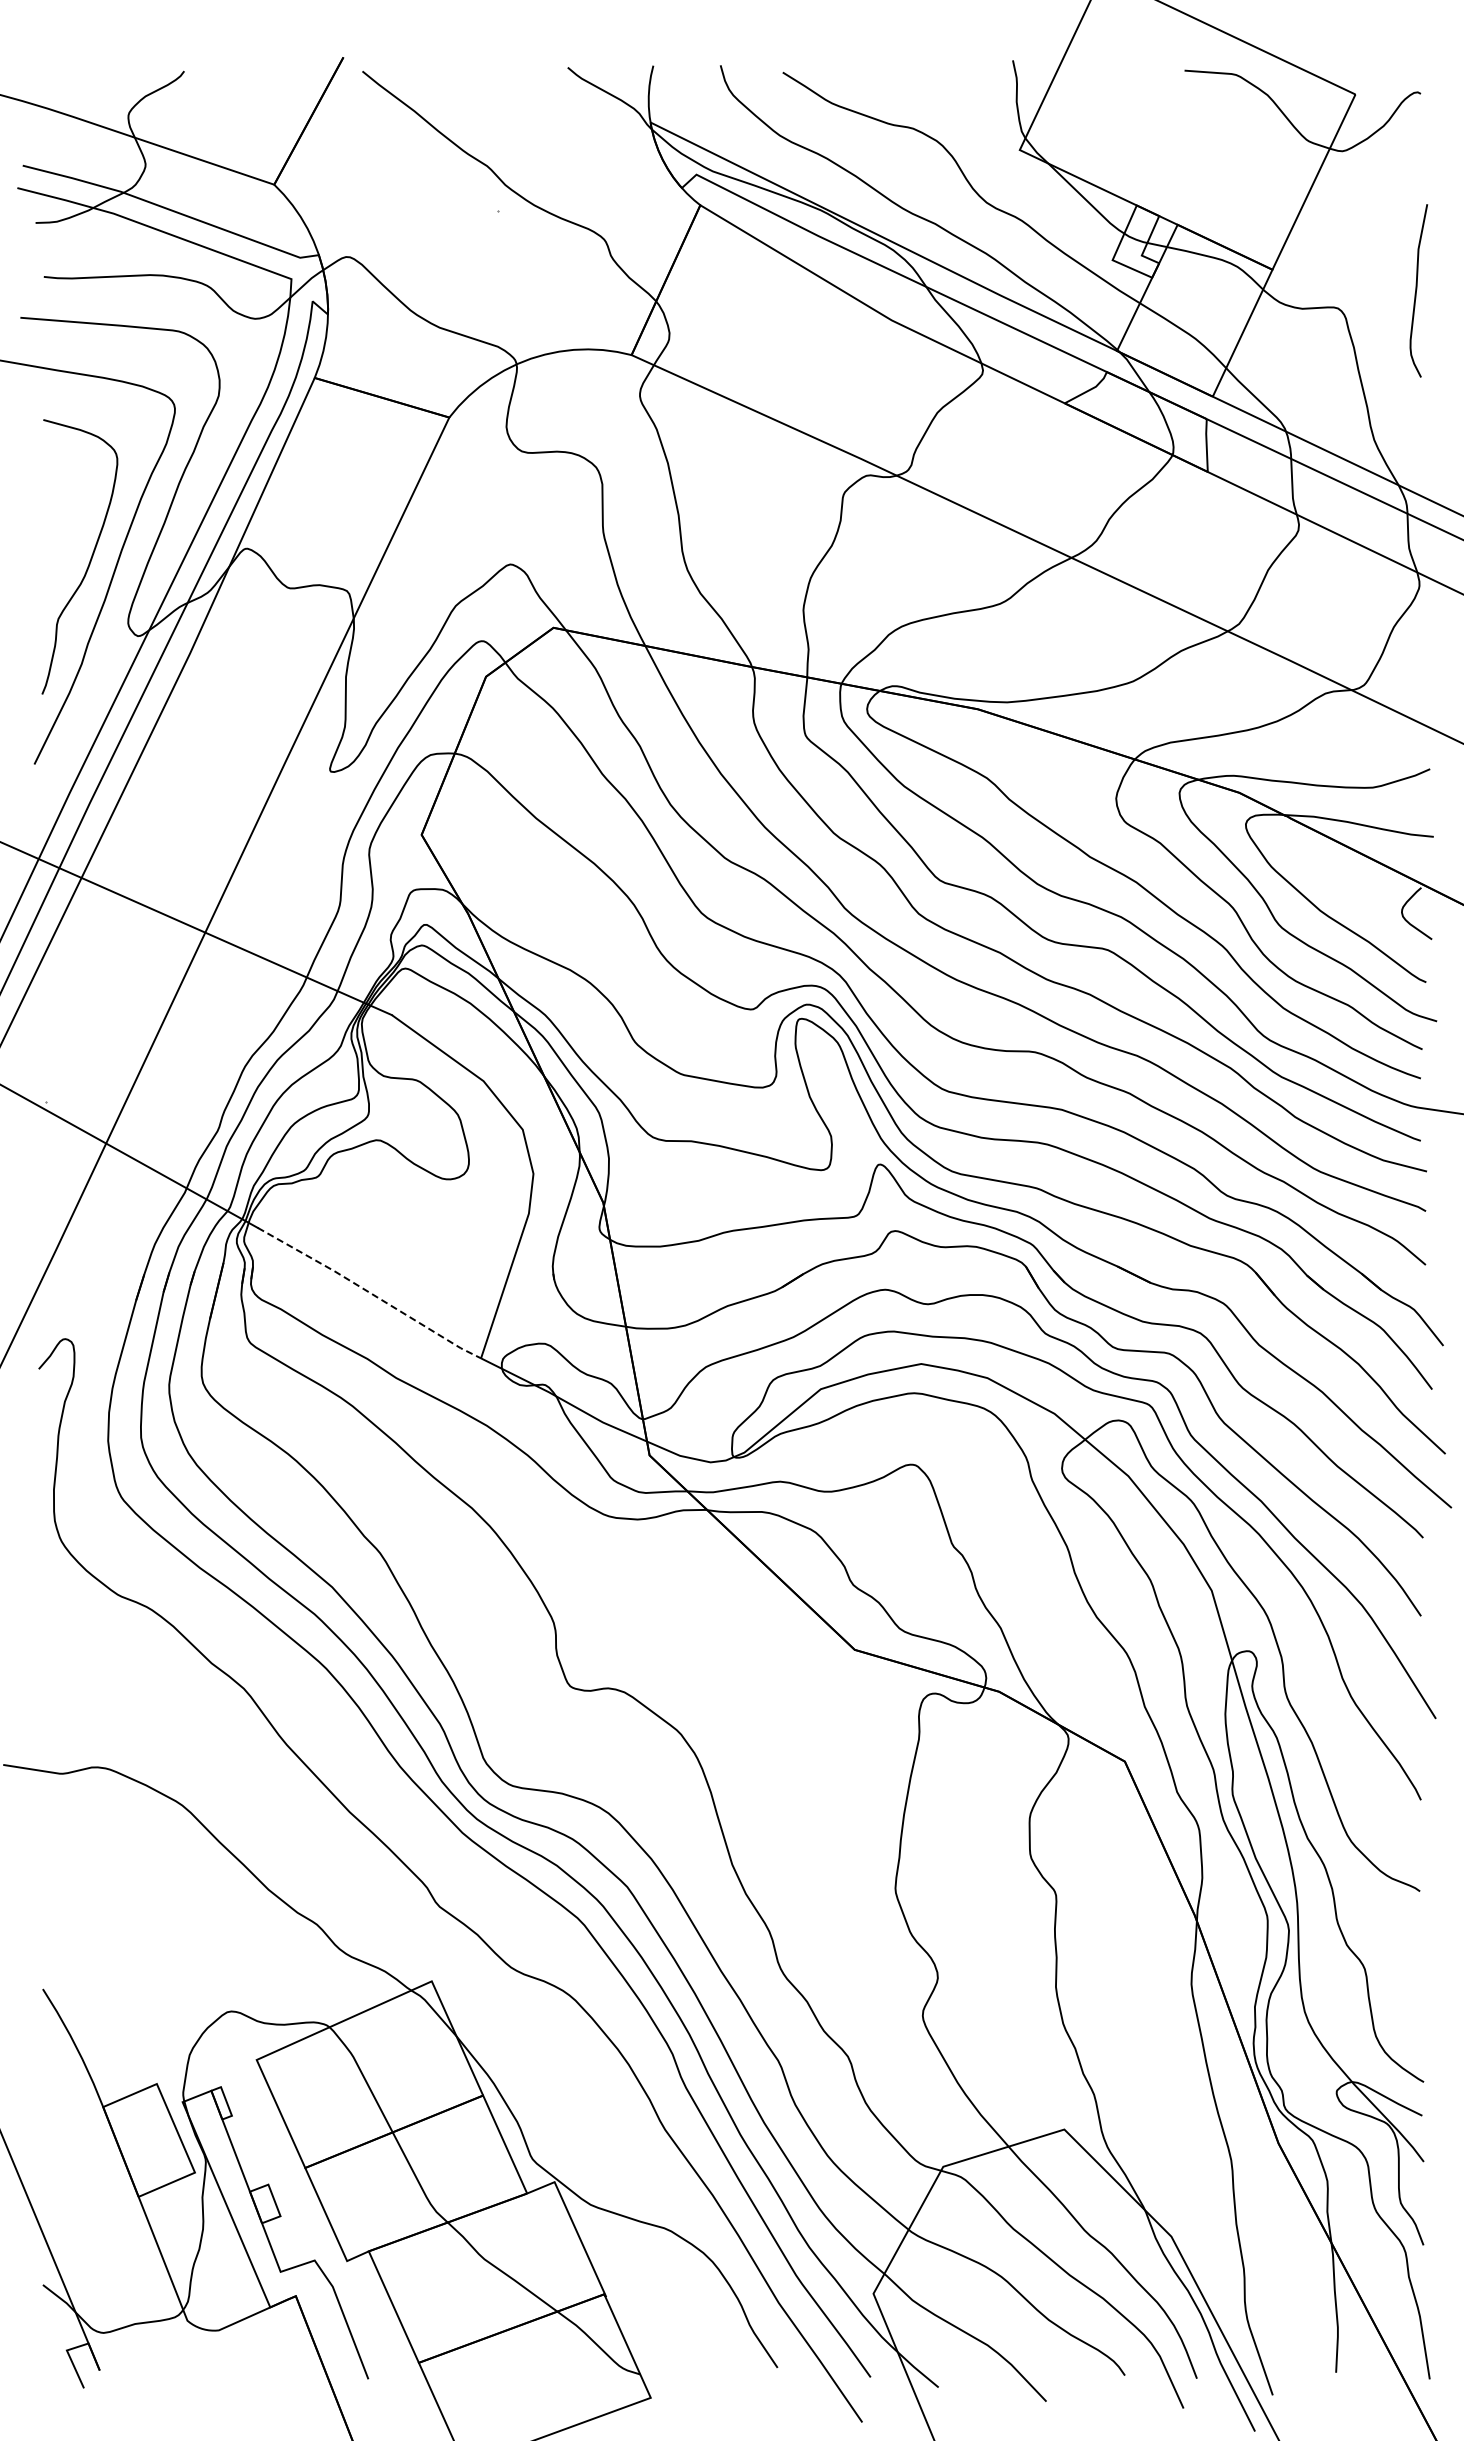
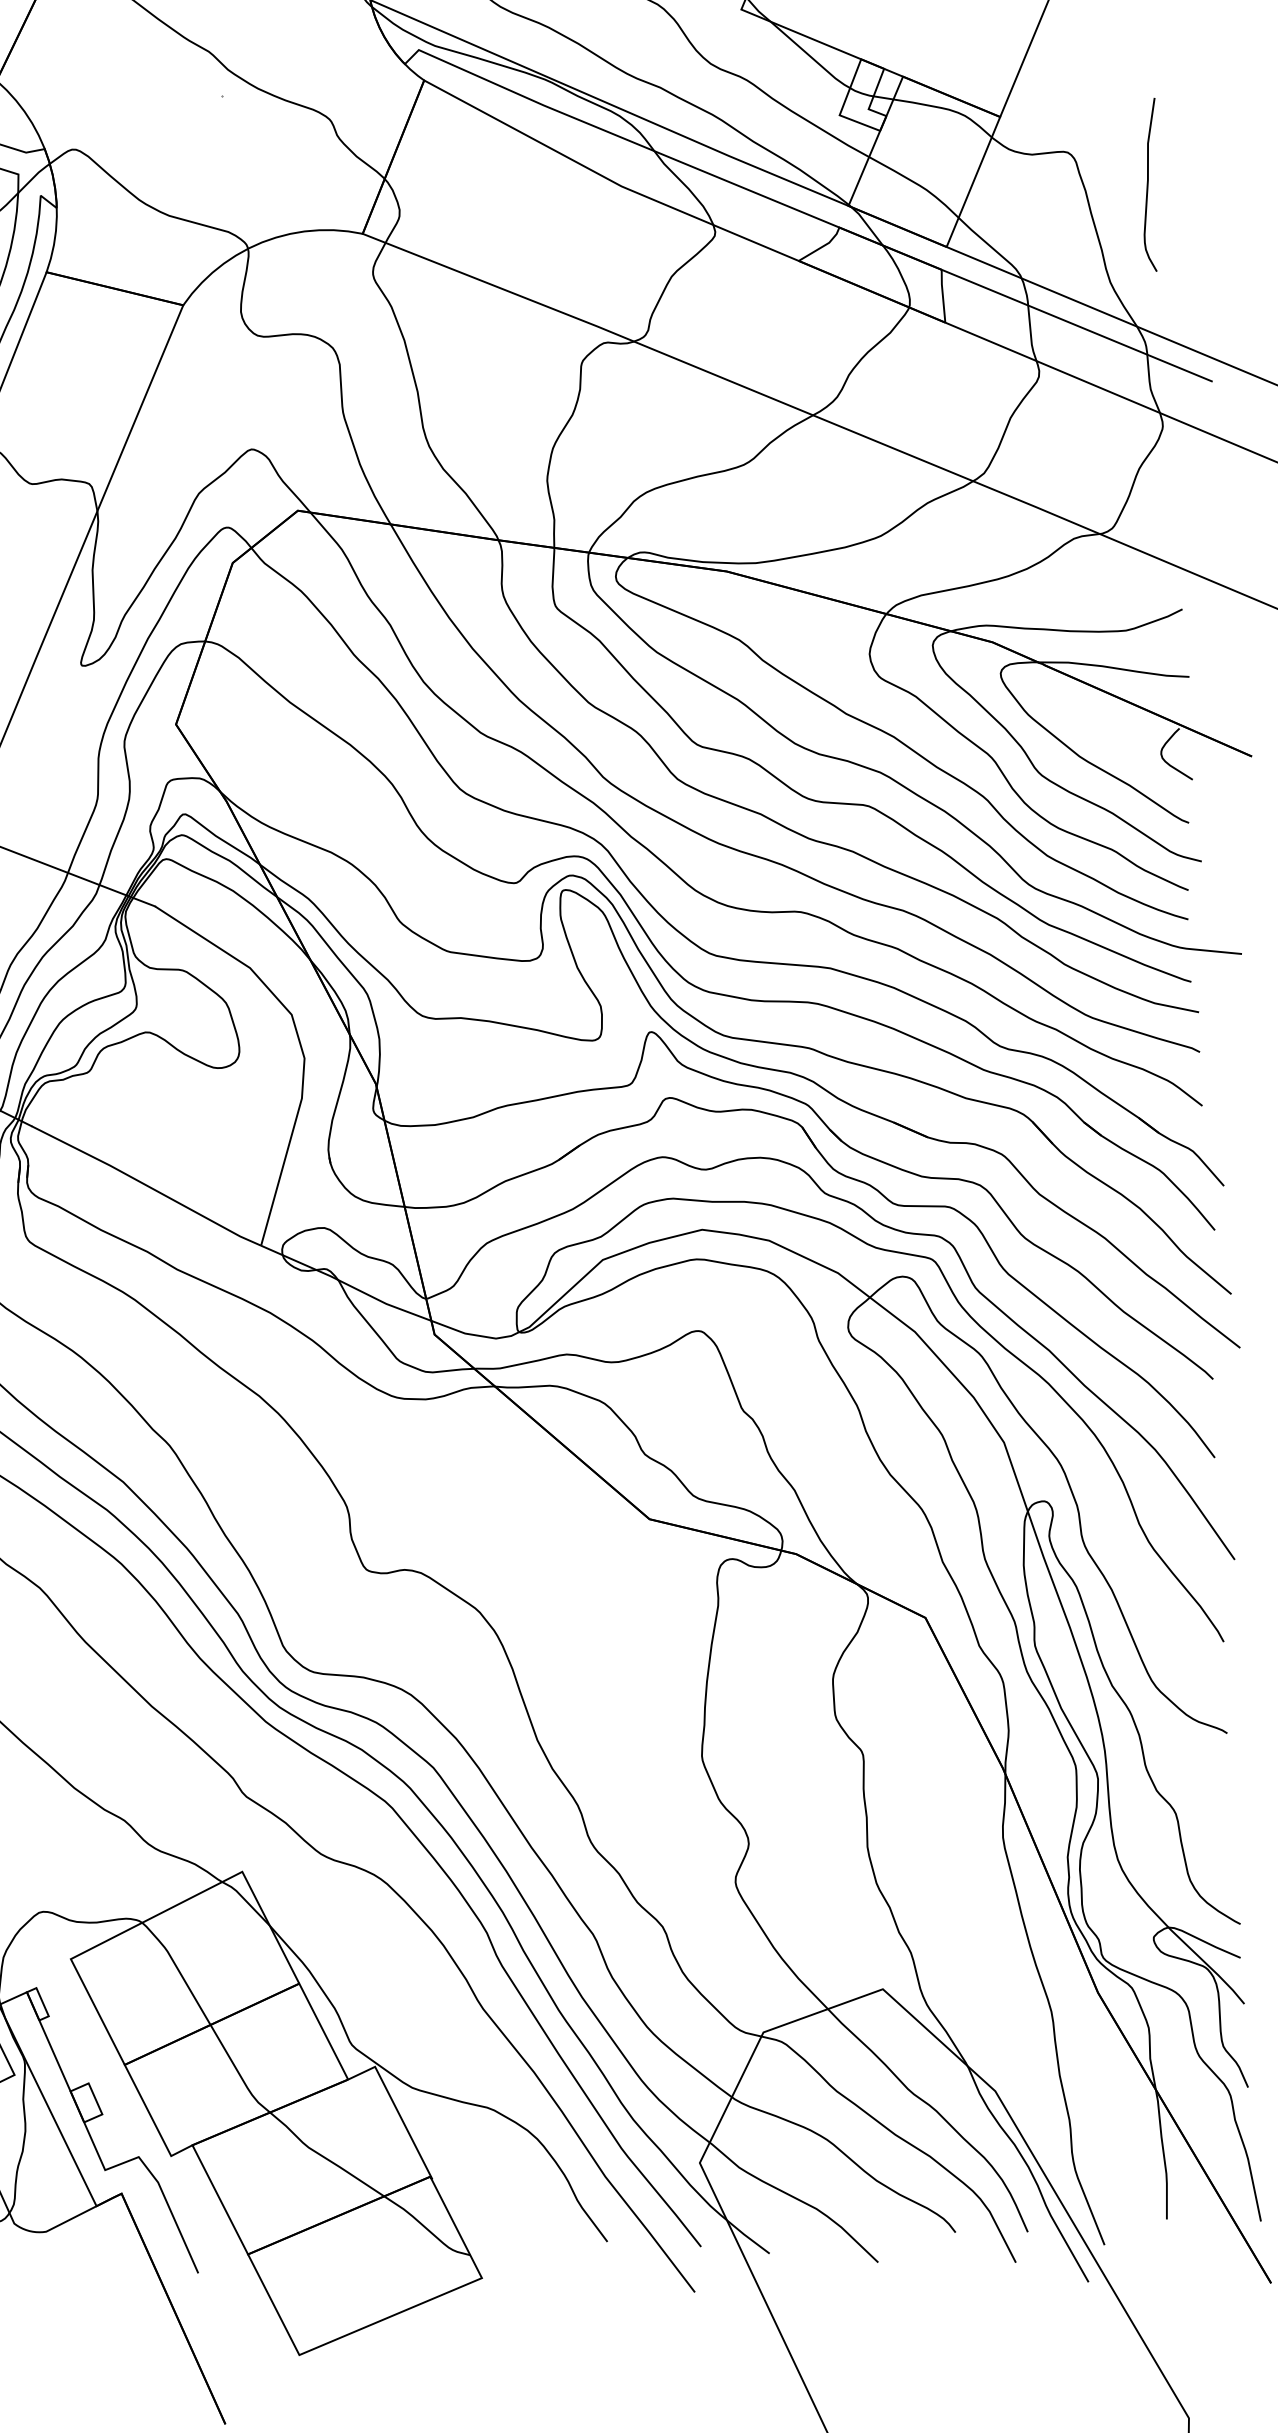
curve: (1417, 289) -> (1148, 183), moved
line: (370, 1293) -> (147, 1186), dashed -> solid

